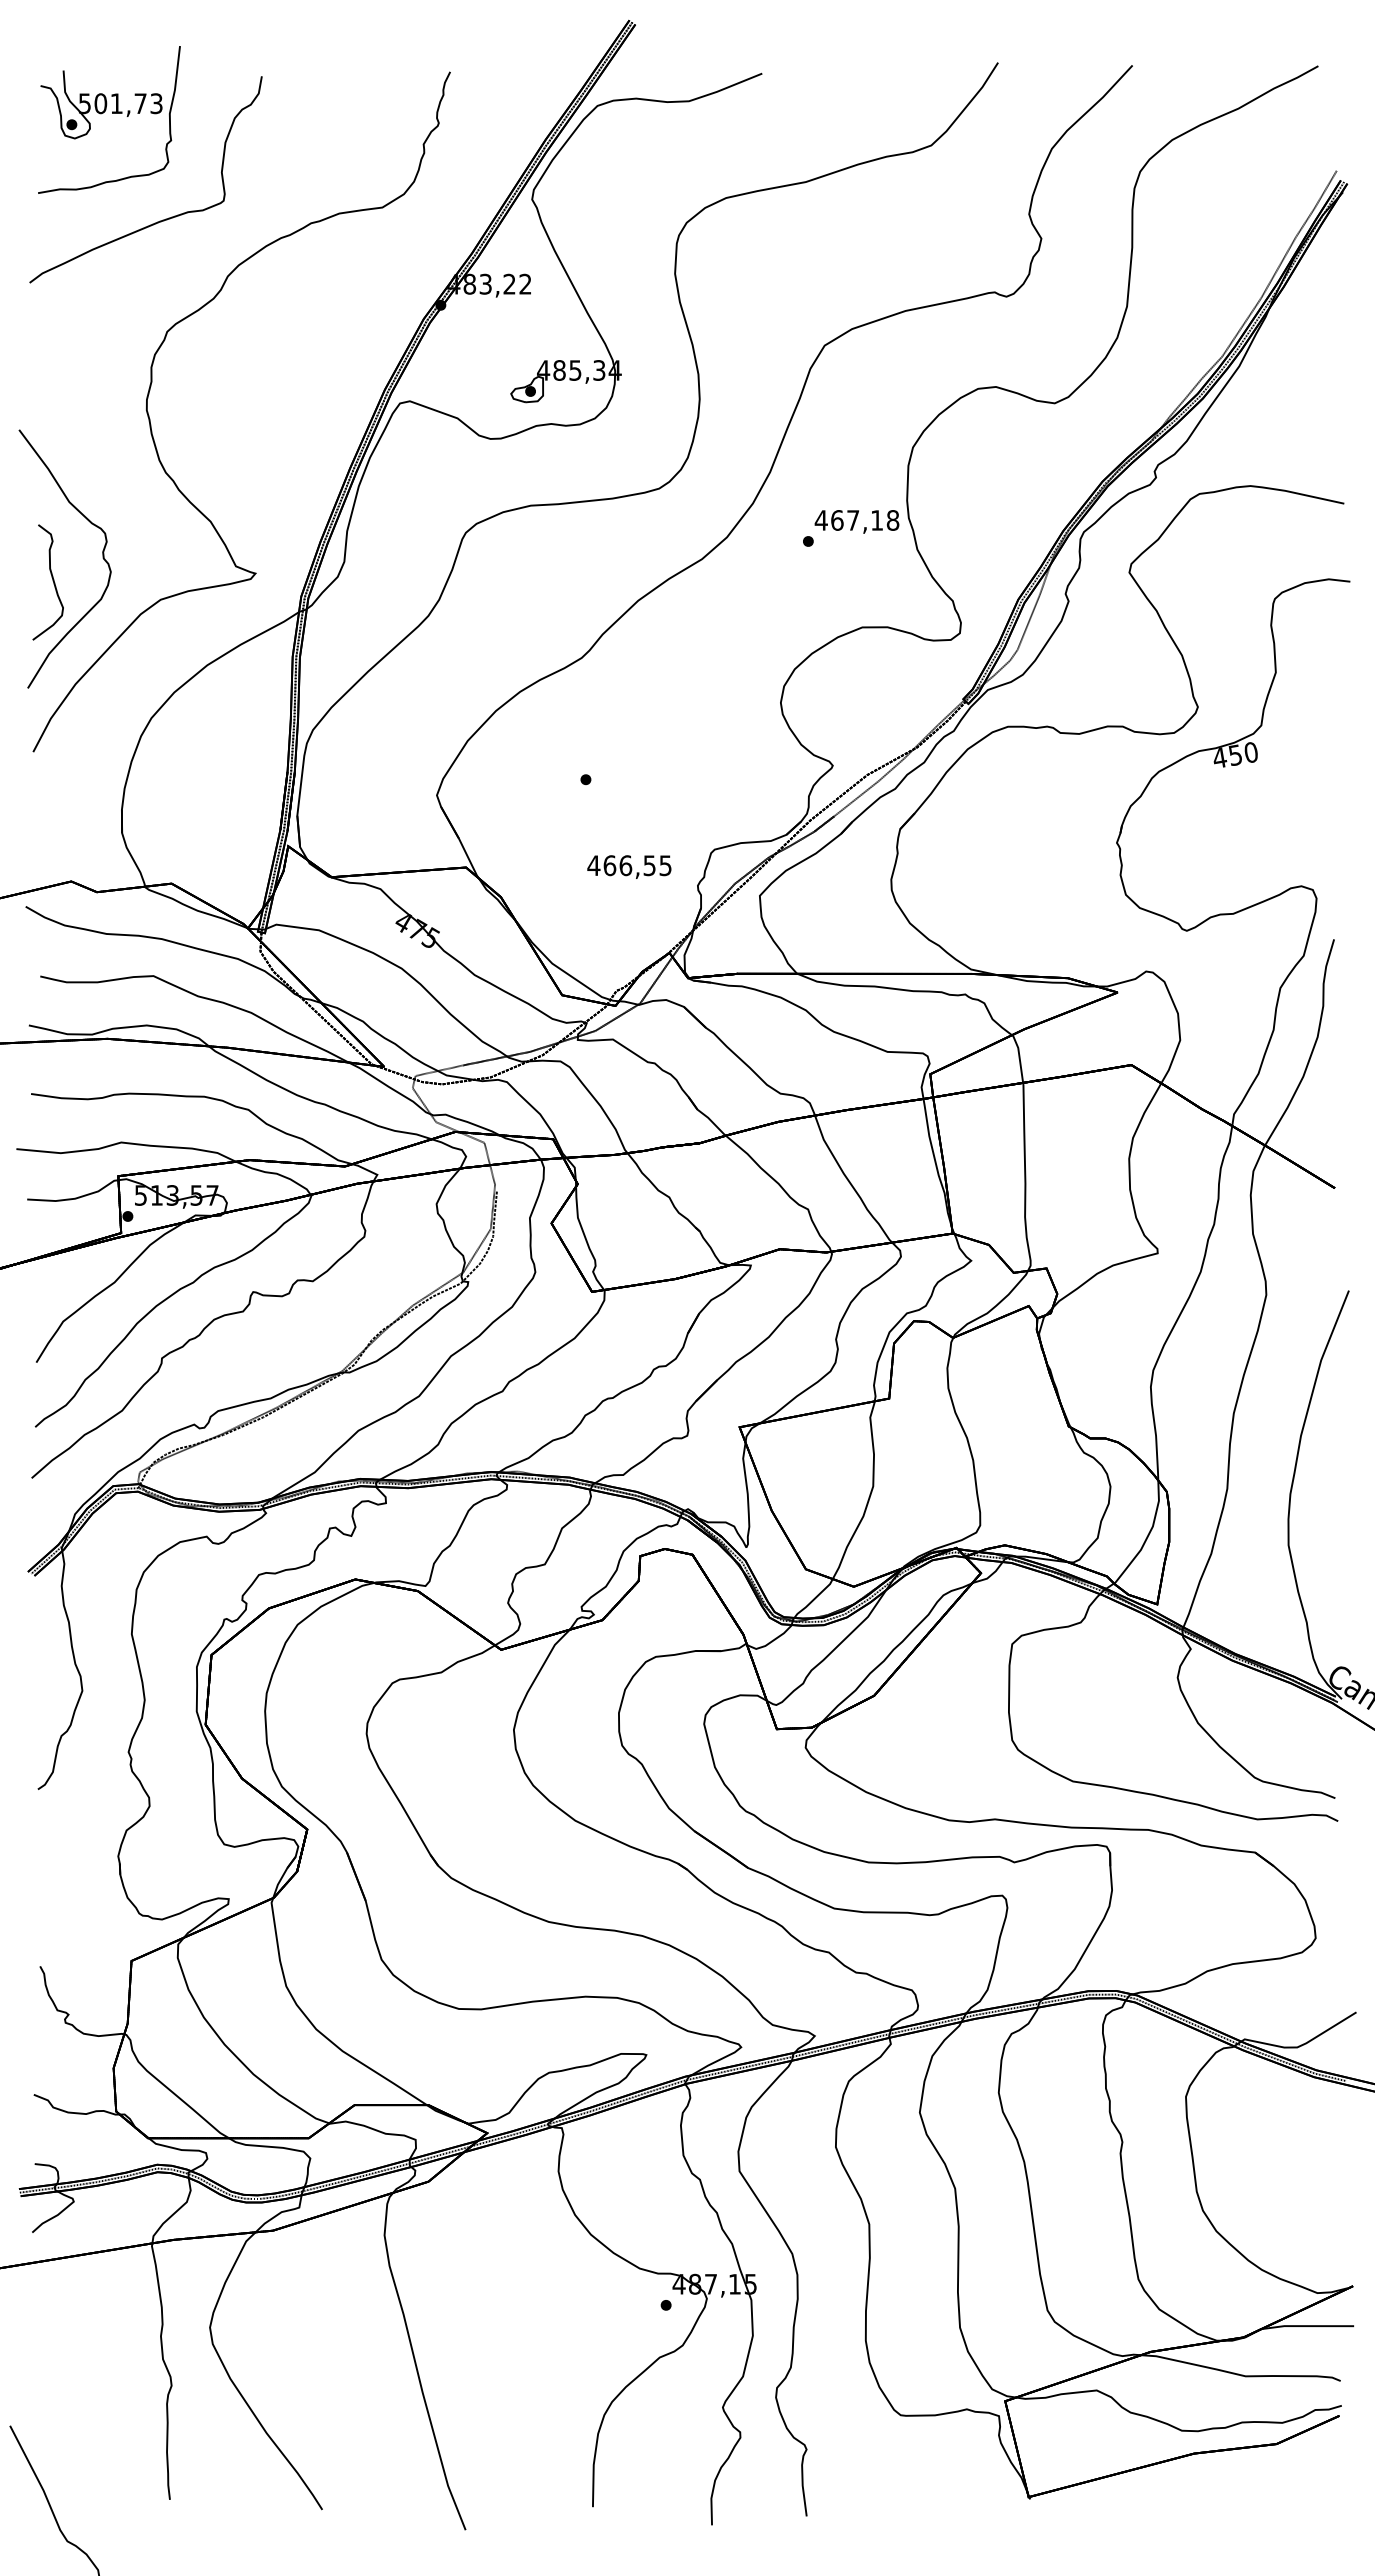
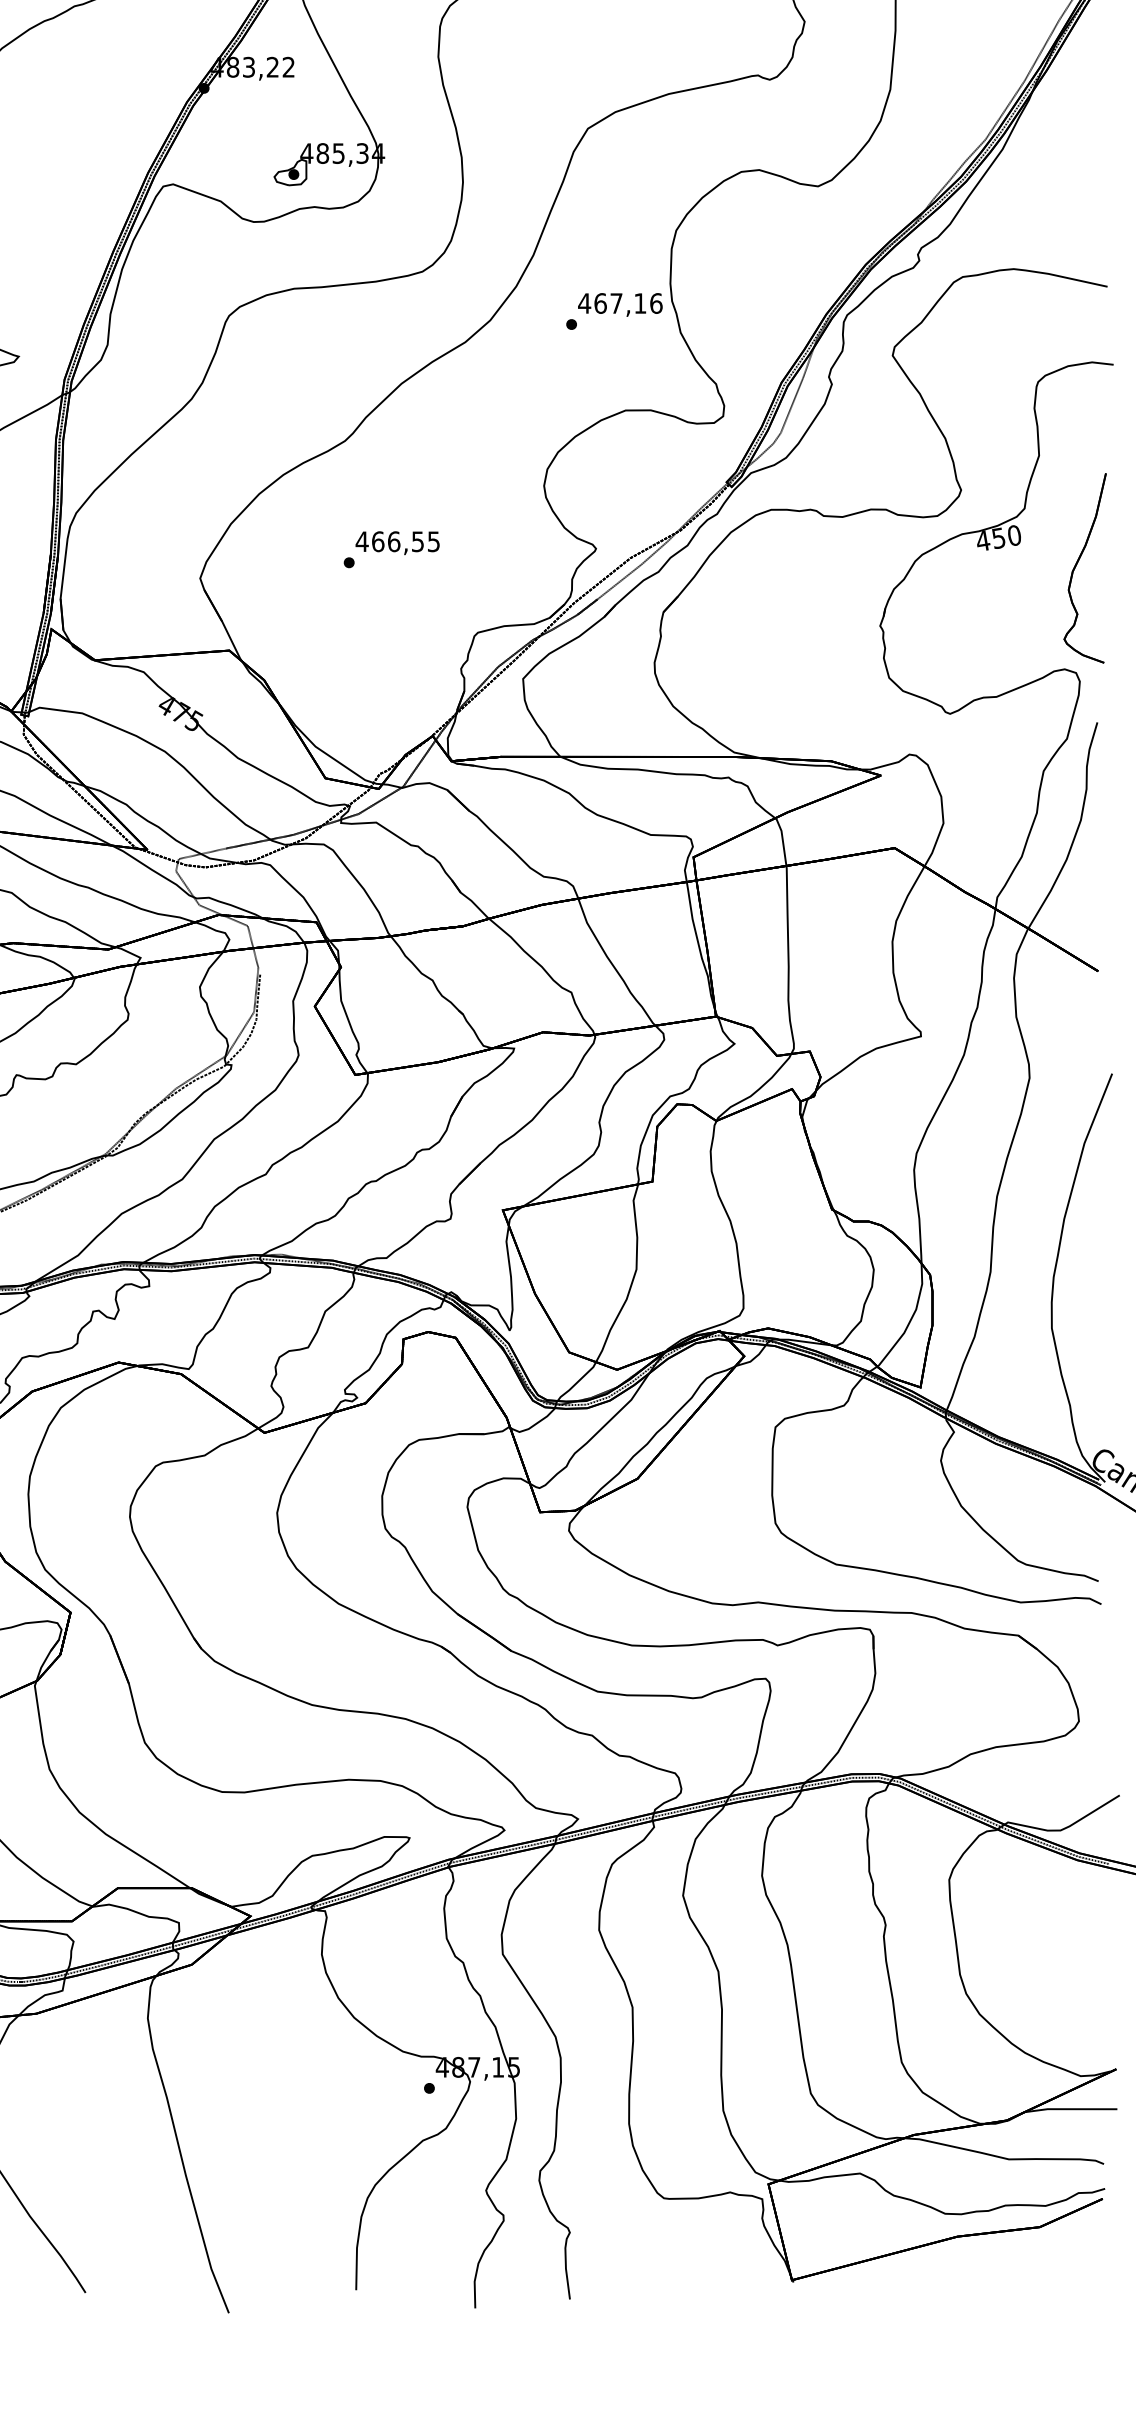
text: (892, 520) -> (655, 303), 467,18 -> 467,16
part: (1314, 781) -> (1077, 564), added
text: (629, 866) -> (397, 542), moved

